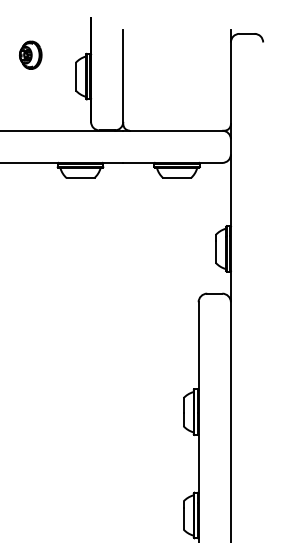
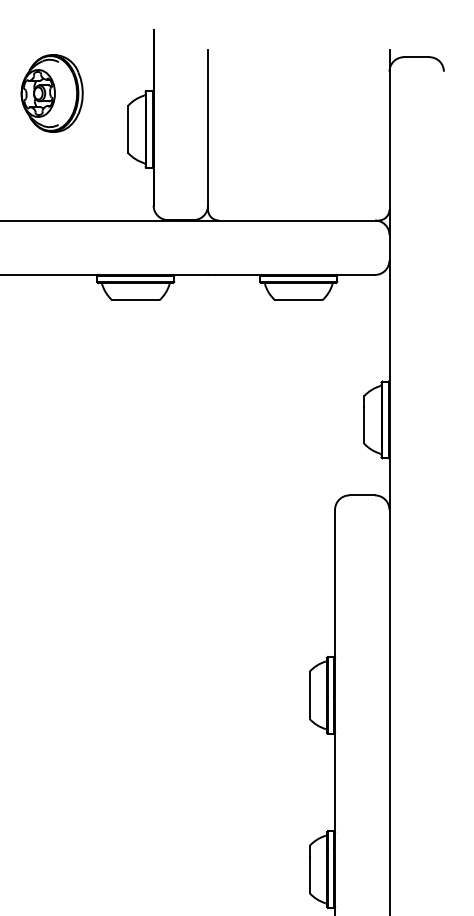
part: (30, 54) -> (51, 91), size x1.67

